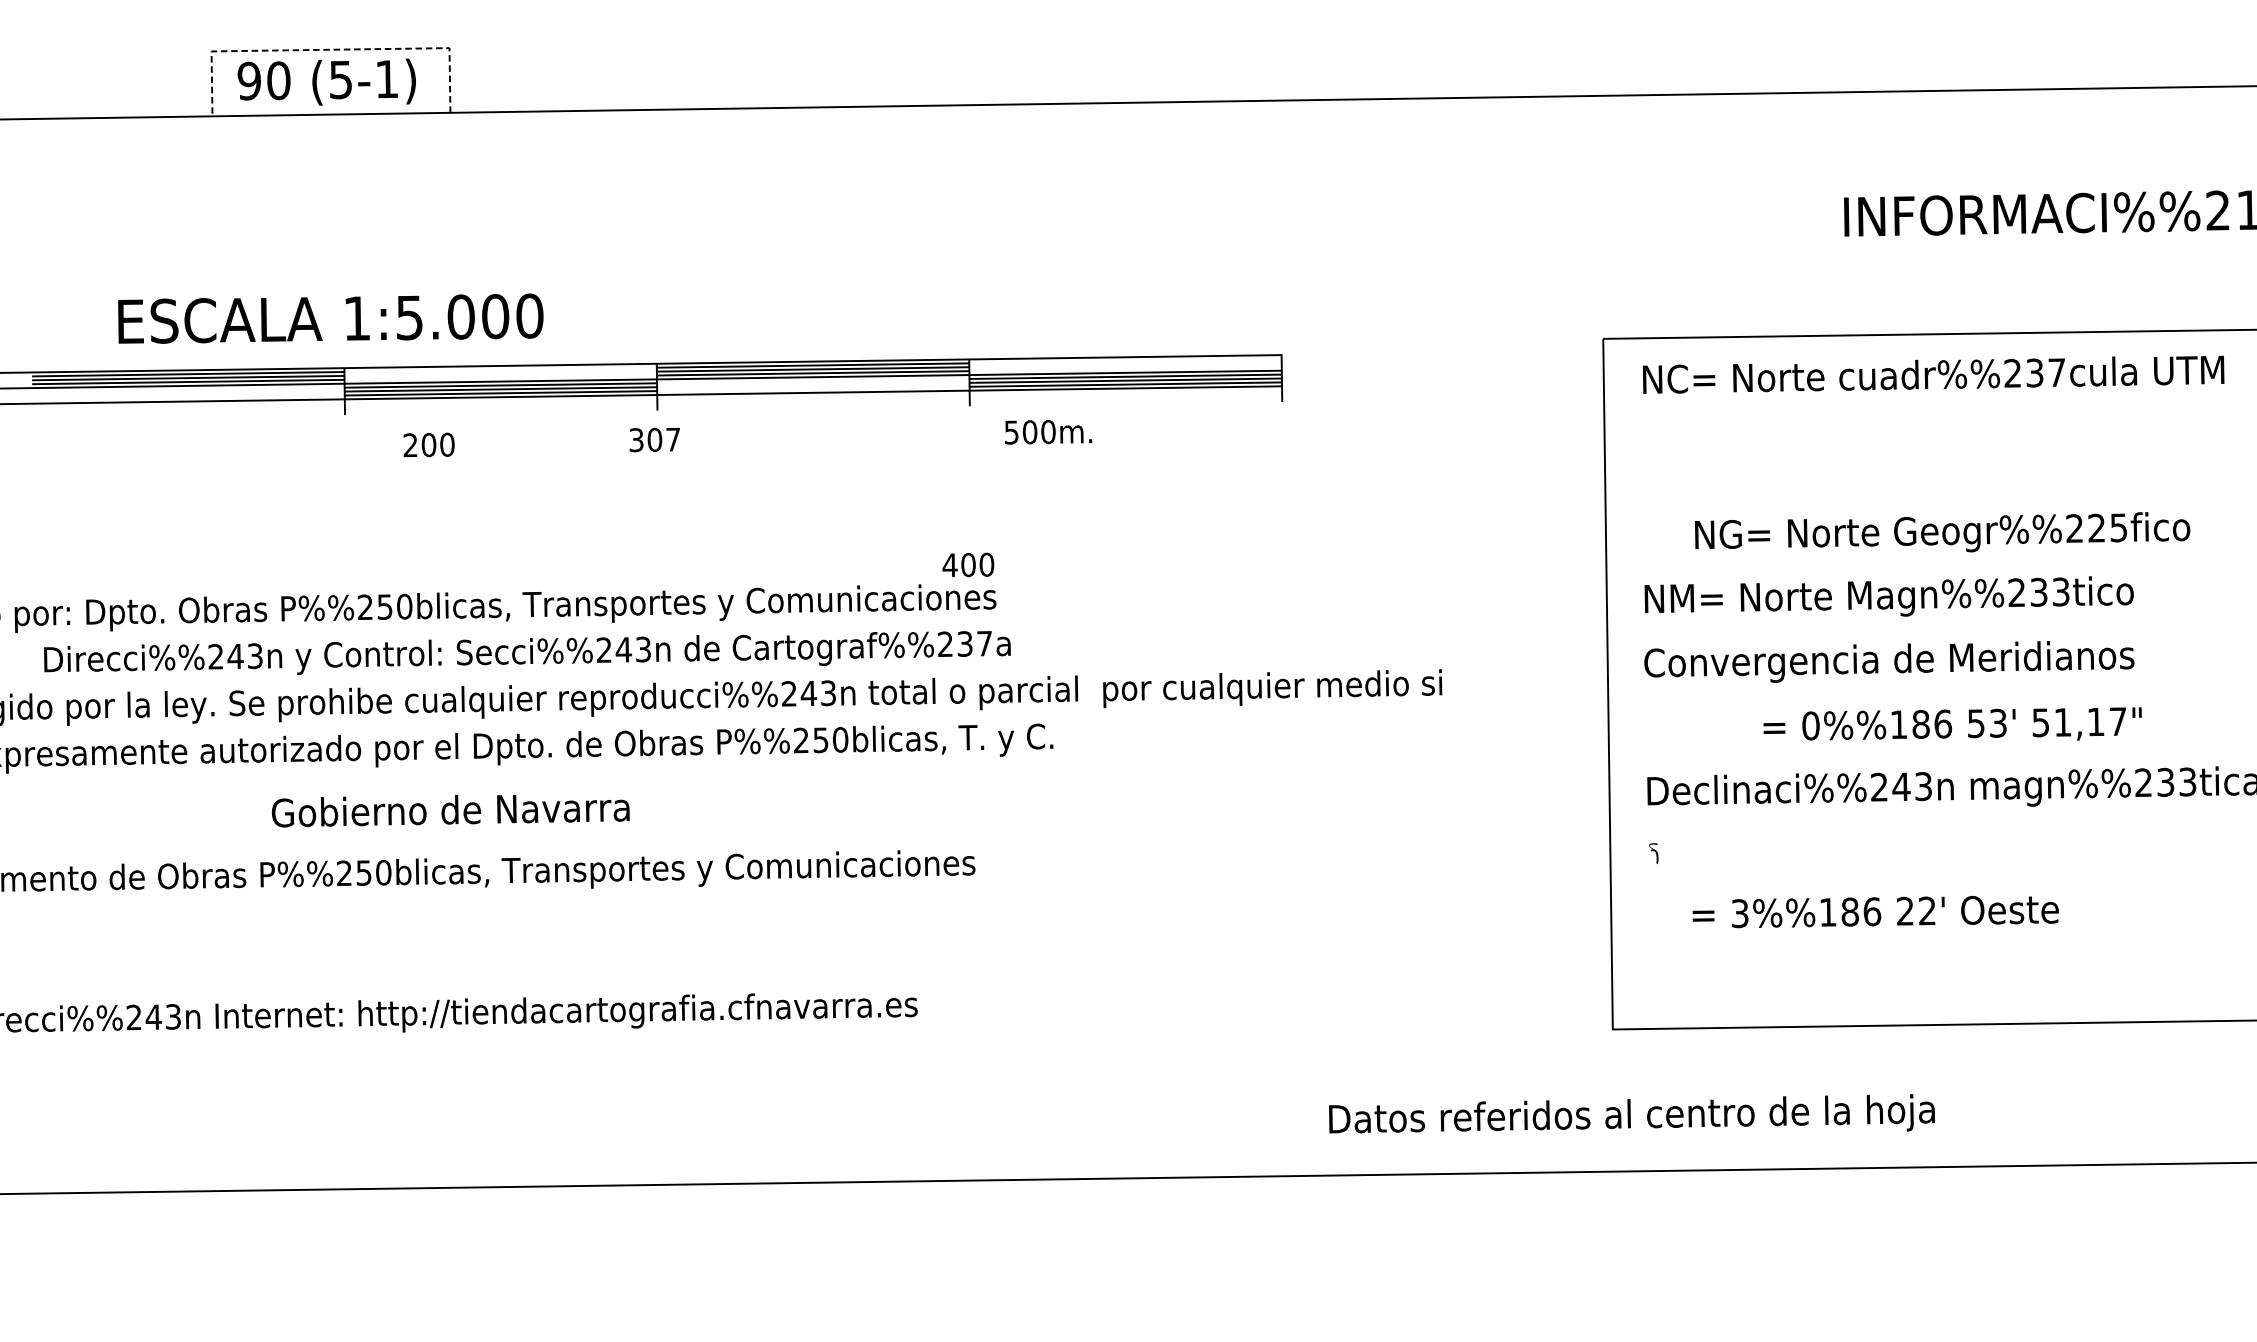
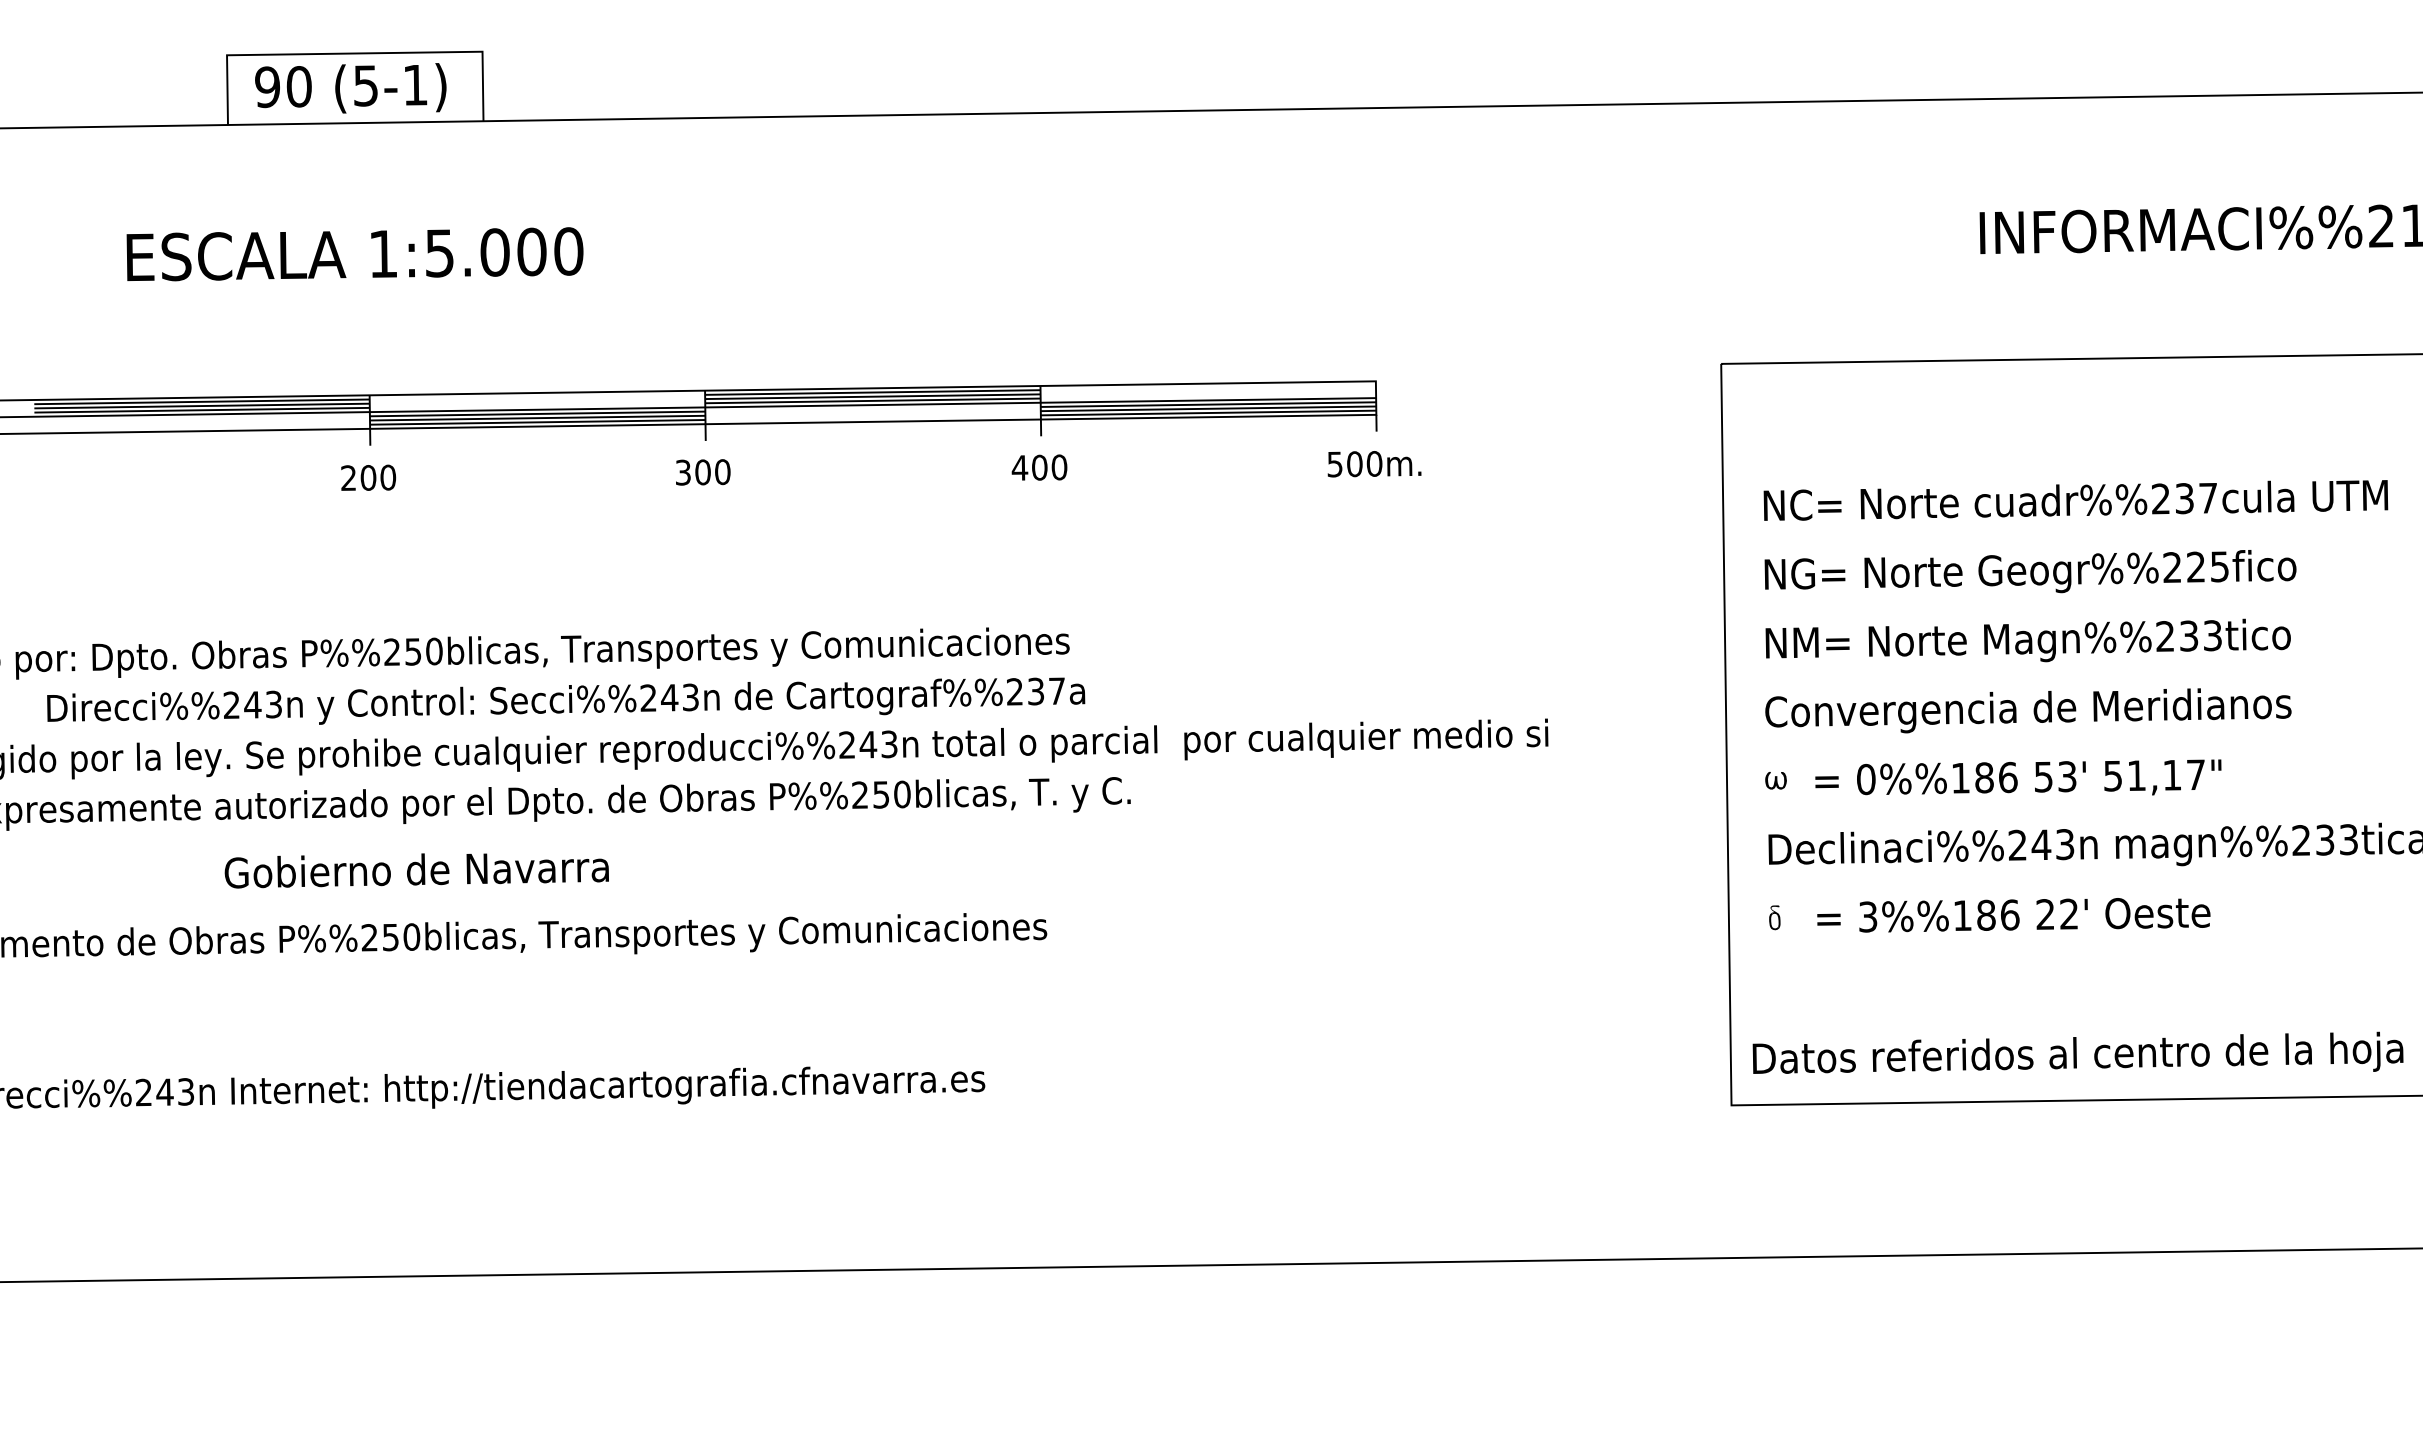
line: (330, 49) -> (354, 53), dashed -> solid
text: (330, 318) -> (354, 254), moved
text: (1933, 374) -> (2075, 500), moved
text: (1048, 432) -> (1374, 464), moved
text: (673, 440) -> (722, 472), 307 -> 300
text: (429, 444) -> (368, 477), moved
text: (1942, 532) -> (2030, 571), moved
text: (968, 564) -> (1039, 467), moved
text: (1952, 724) -> (2018, 777), moved
fill: (1654, 726) -> (1776, 780), added
text: (450, 810) -> (416, 870), moved
fill: (1652, 858) -> (1774, 921), added
text: (1875, 912) -> (2013, 915), moved
text: (1631, 1113) -> (2077, 1052), moved

